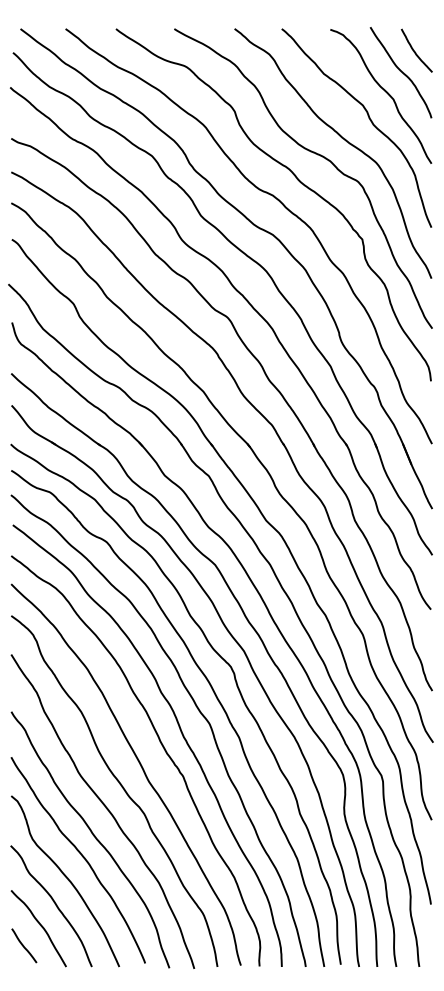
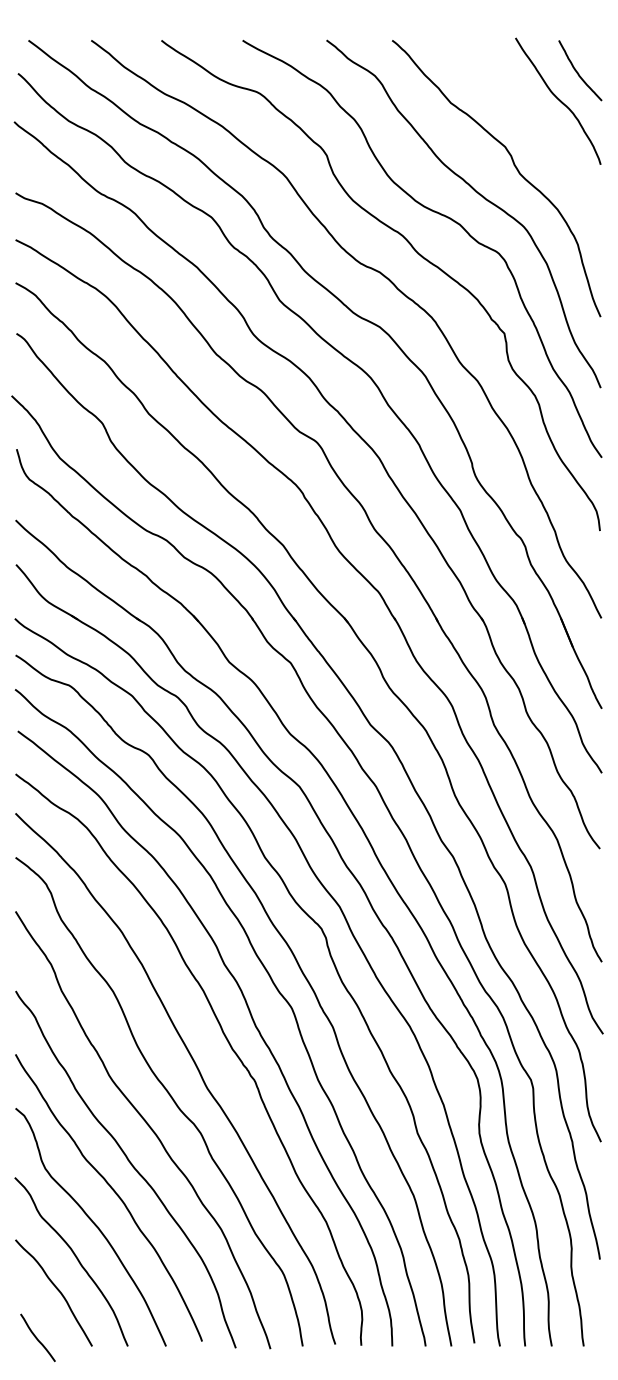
curve: (385, 92) -> (536, 128), removed
curve: (24, 945) -> (38, 1337), moved

